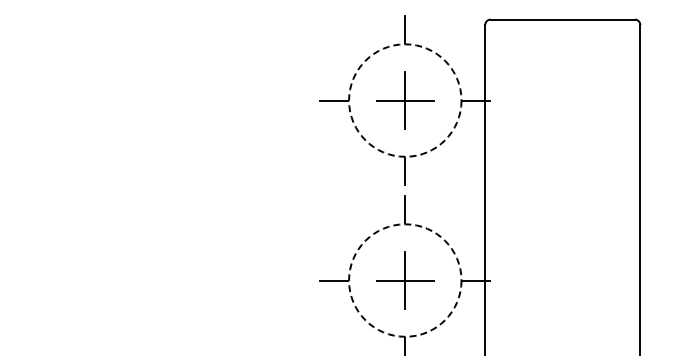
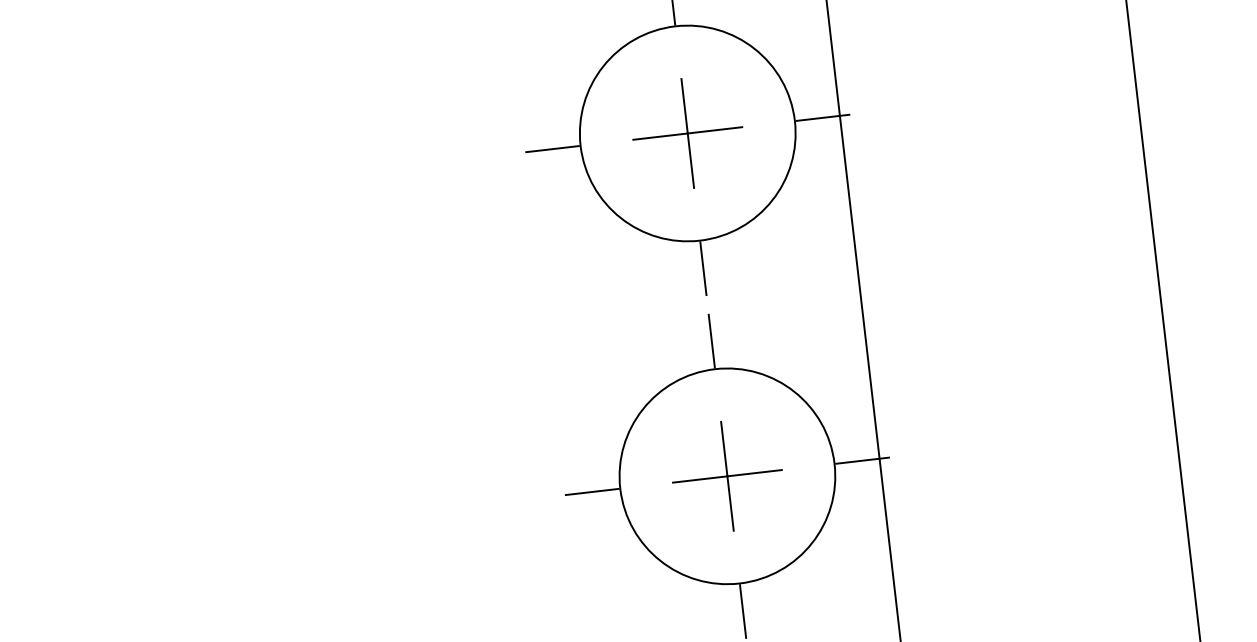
circle: (405, 100) -> (688, 133), dashed -> solid
circle: (405, 280) -> (727, 476), dashed -> solid

